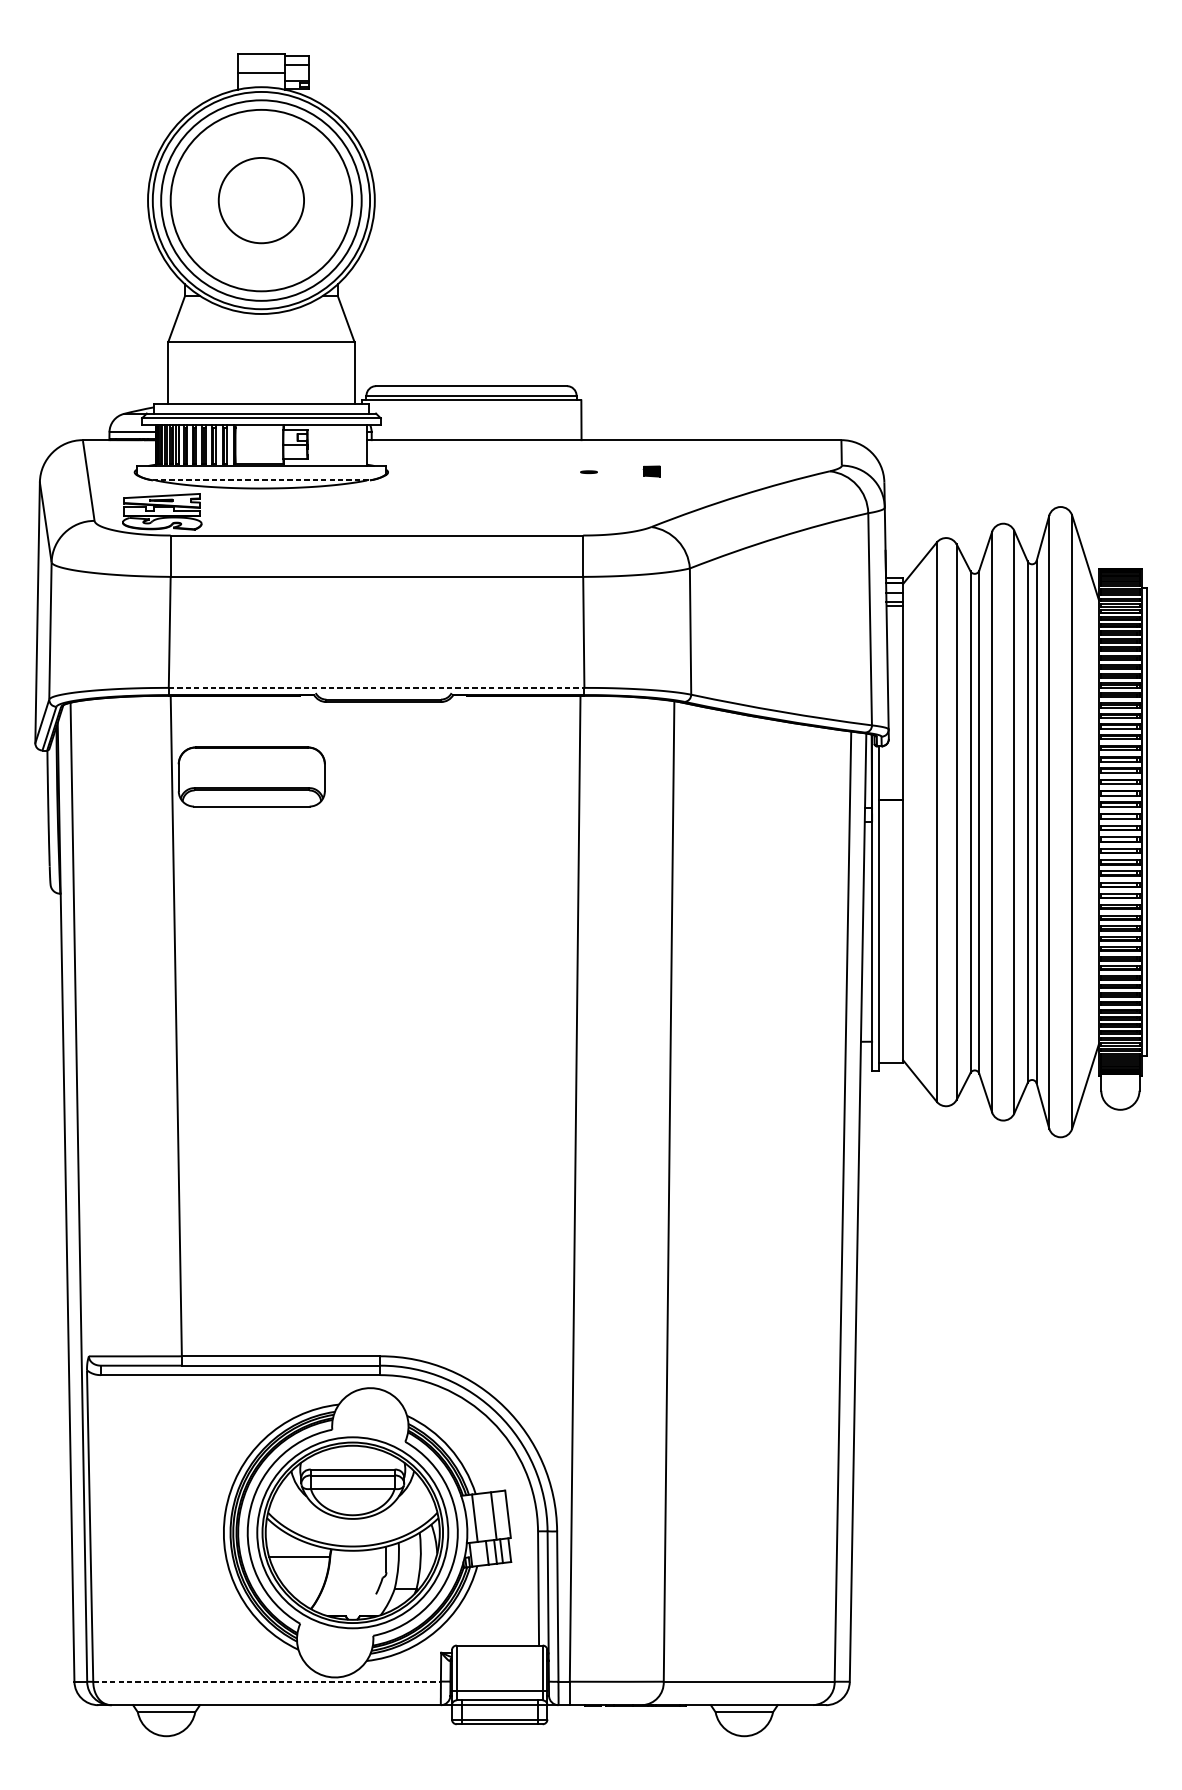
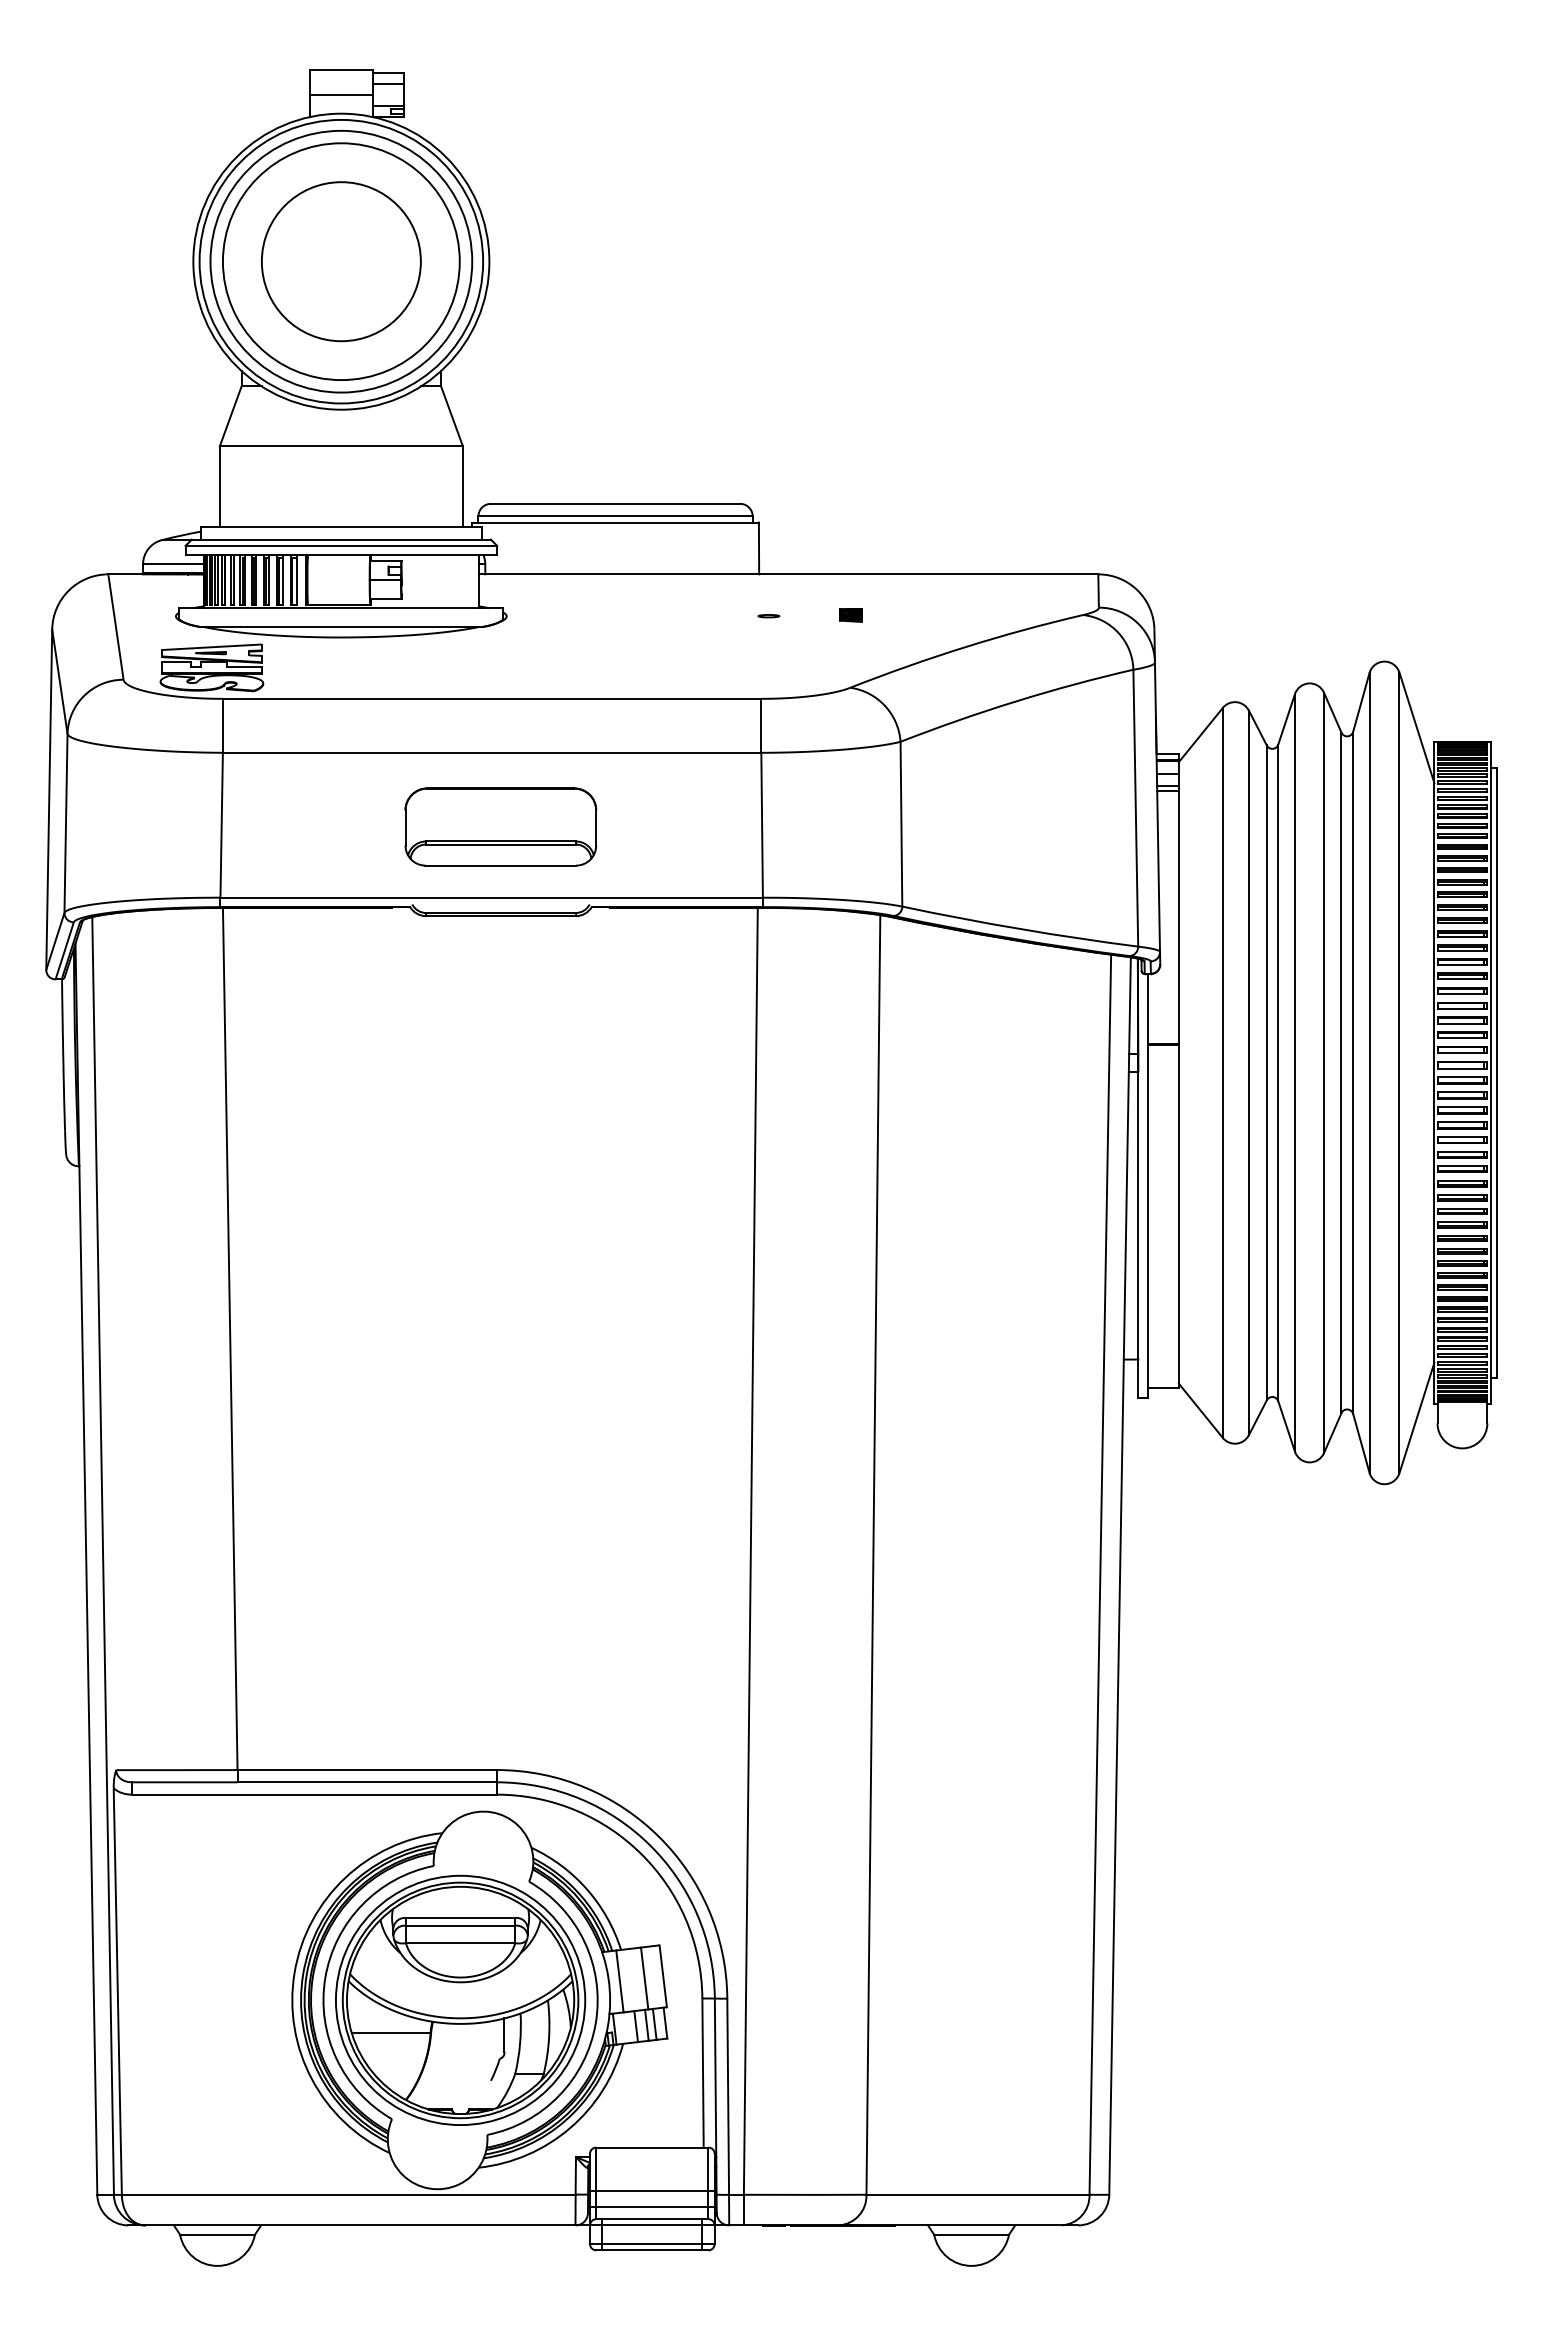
circle: (260, 200) -> (340, 261), size x1.43
line: (261, 480) -> (341, 626), dashed -> solid
line: (377, 687) -> (492, 897), dashed -> solid
part: (251, 776) -> (500, 826), moved
line: (499, 1679) -> (652, 2191), added
line: (266, 1681) -> (348, 2194), dashed -> solid

